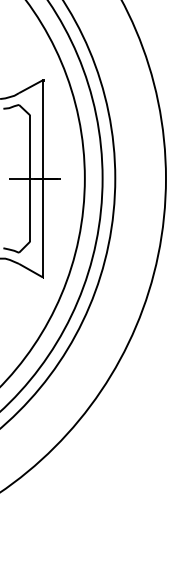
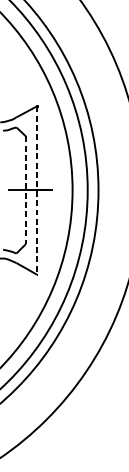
line: (43, 178) -> (37, 190), solid -> dashed
line: (30, 179) -> (26, 191), solid -> dashed

